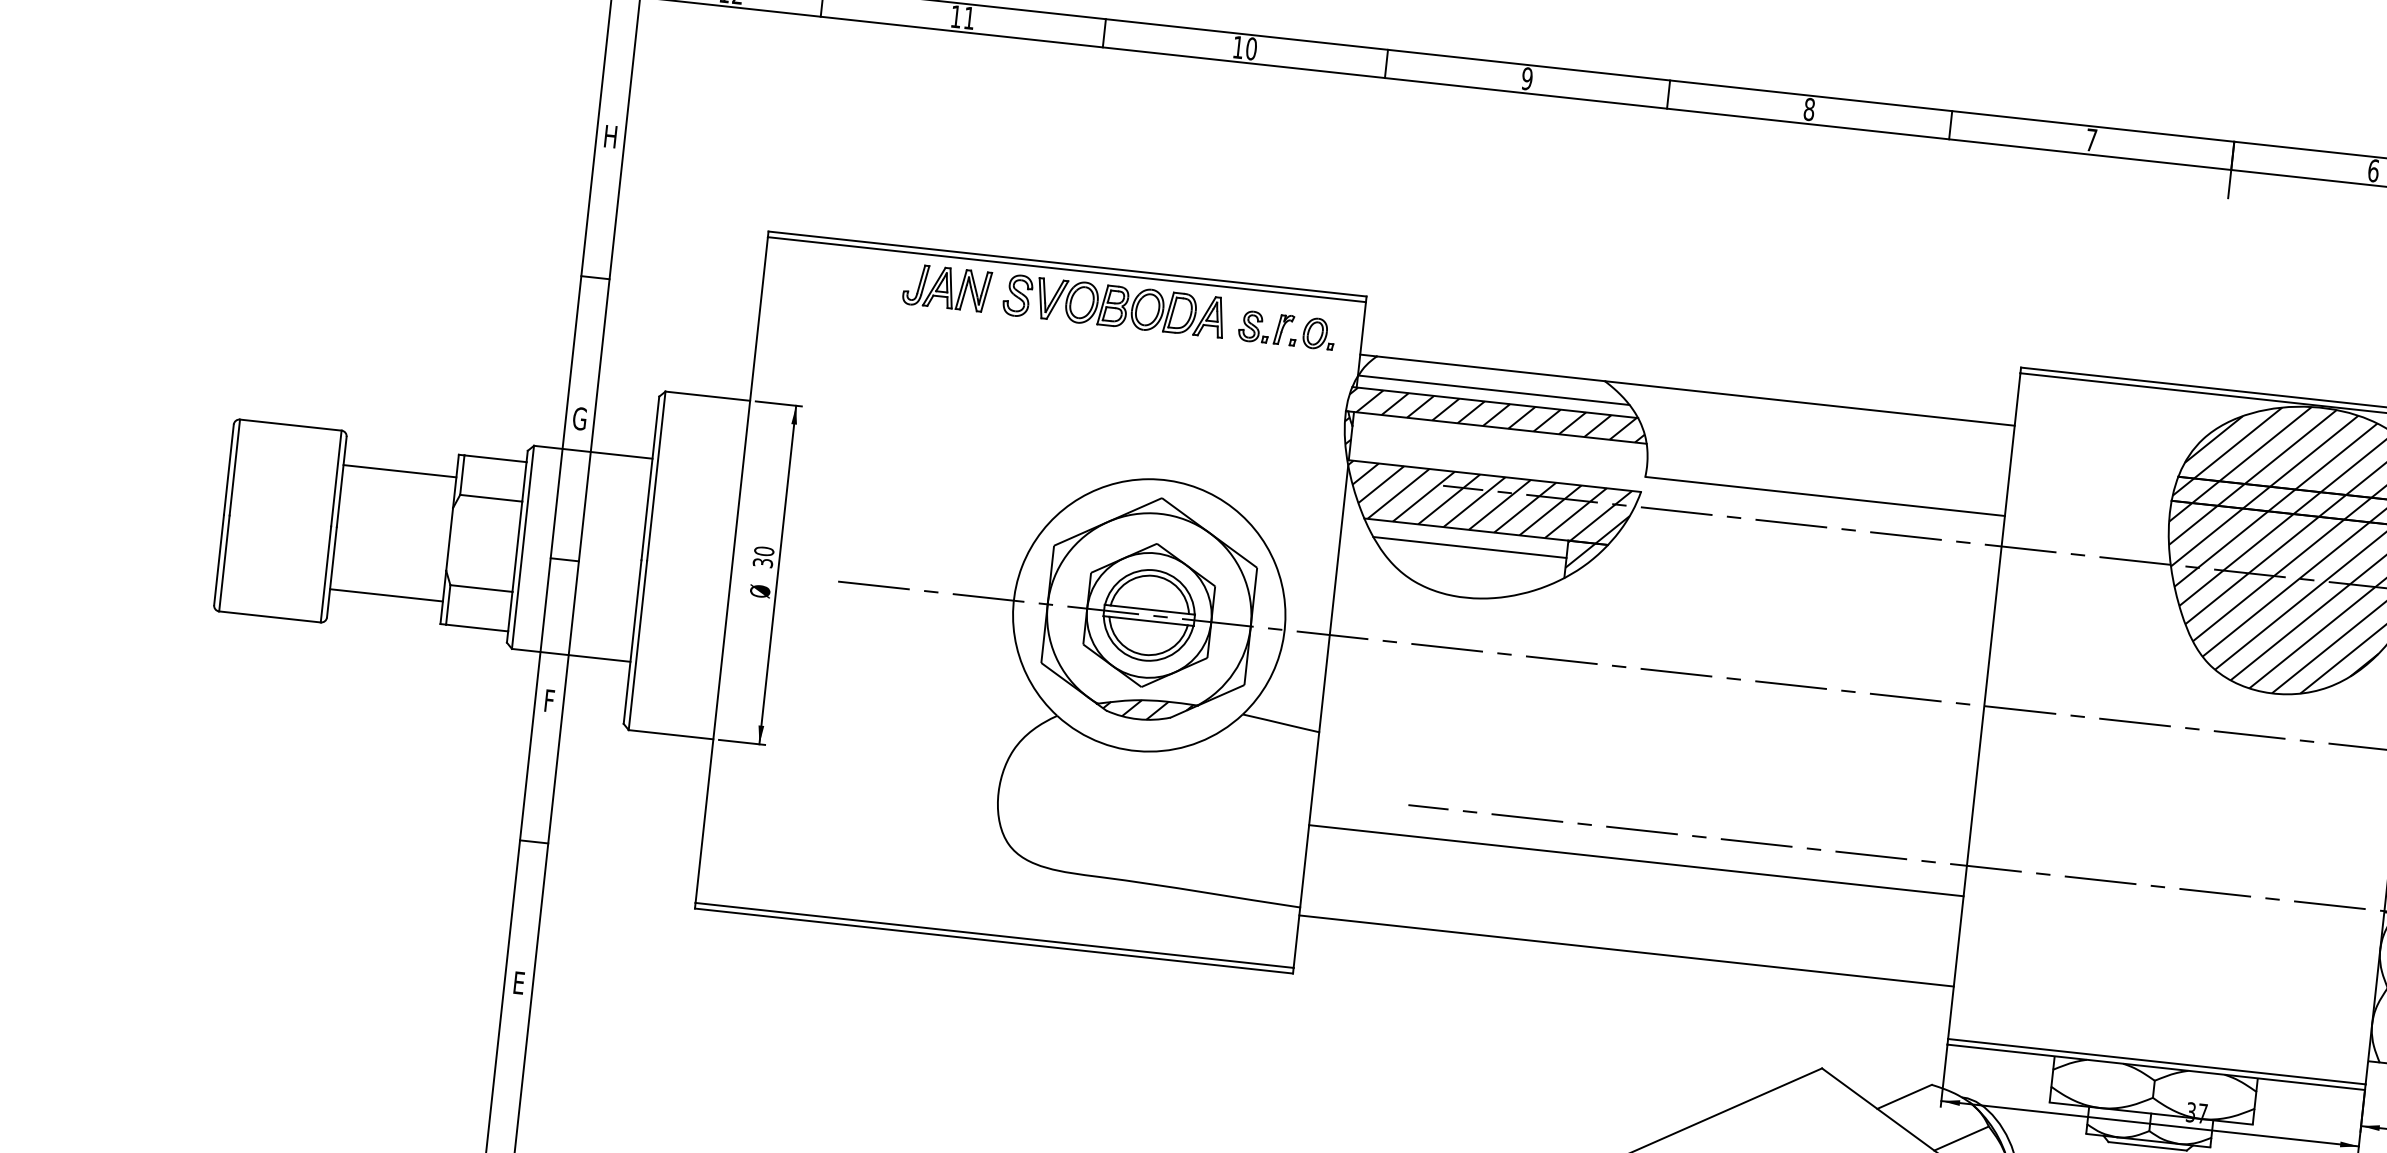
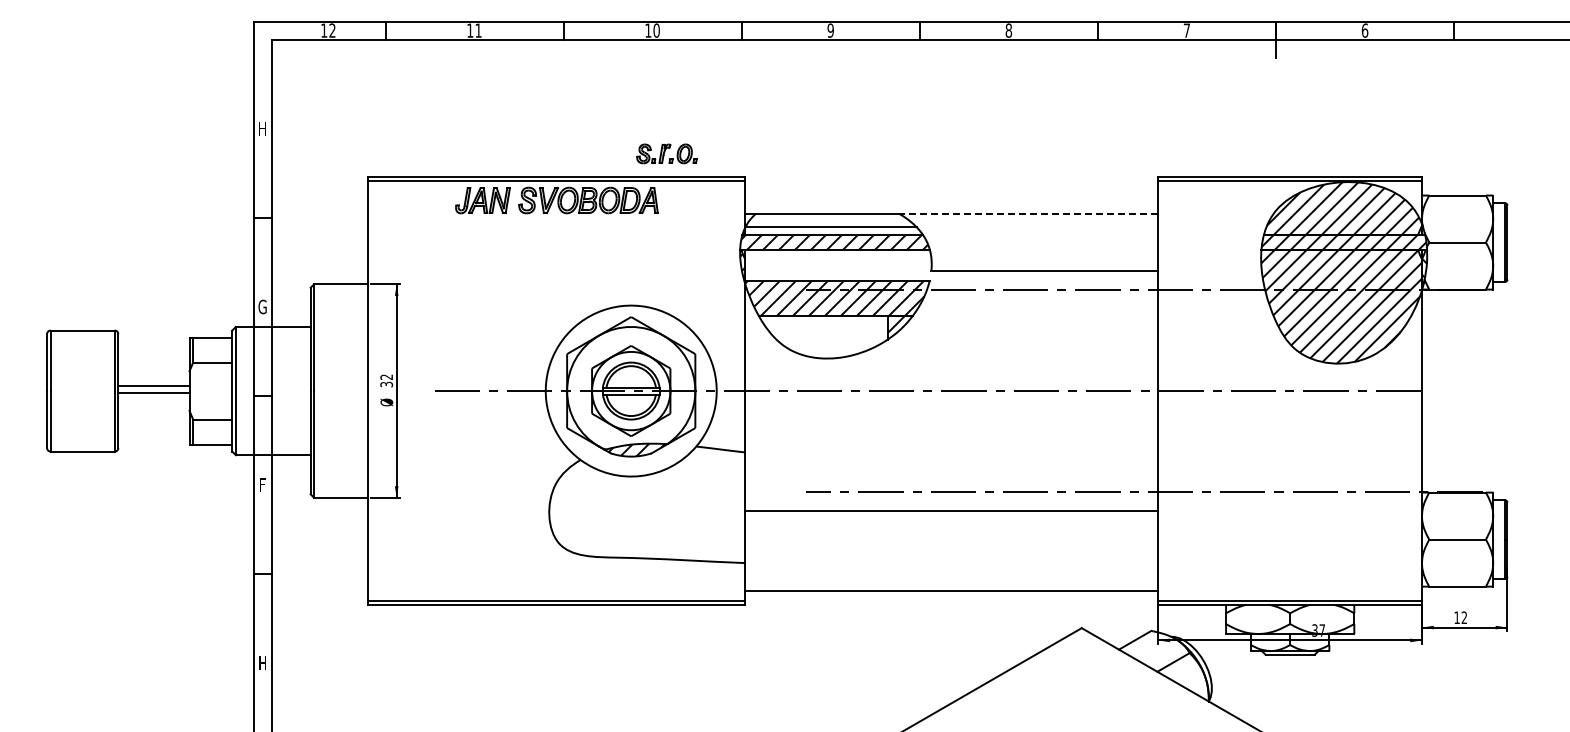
part: (1286, 329) -> (666, 153), moved
line: (1808, 404) -> (1028, 214), solid -> dashed
line: (399, 470) -> (153, 385), moved
line: (1469, 546) -> (826, 326), removed
text: (763, 551) -> (386, 377), 30 -> 32
line: (385, 595) -> (153, 393), moved
line: (1626, 951) -> (951, 591), moved
text: (518, 981) -> (262, 662), E -> H

